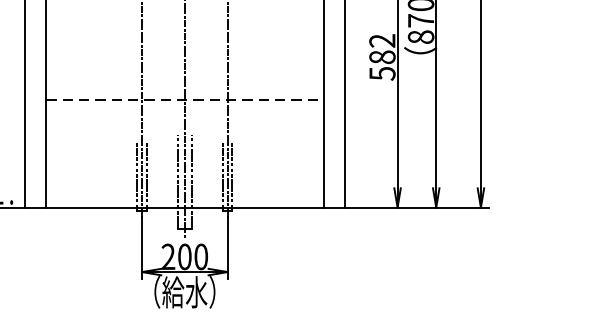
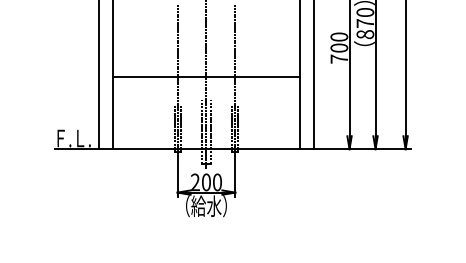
text: (382, 56) -> (339, 47), 582 -> 700
line: (184, 100) -> (206, 77), dashed -> solid

